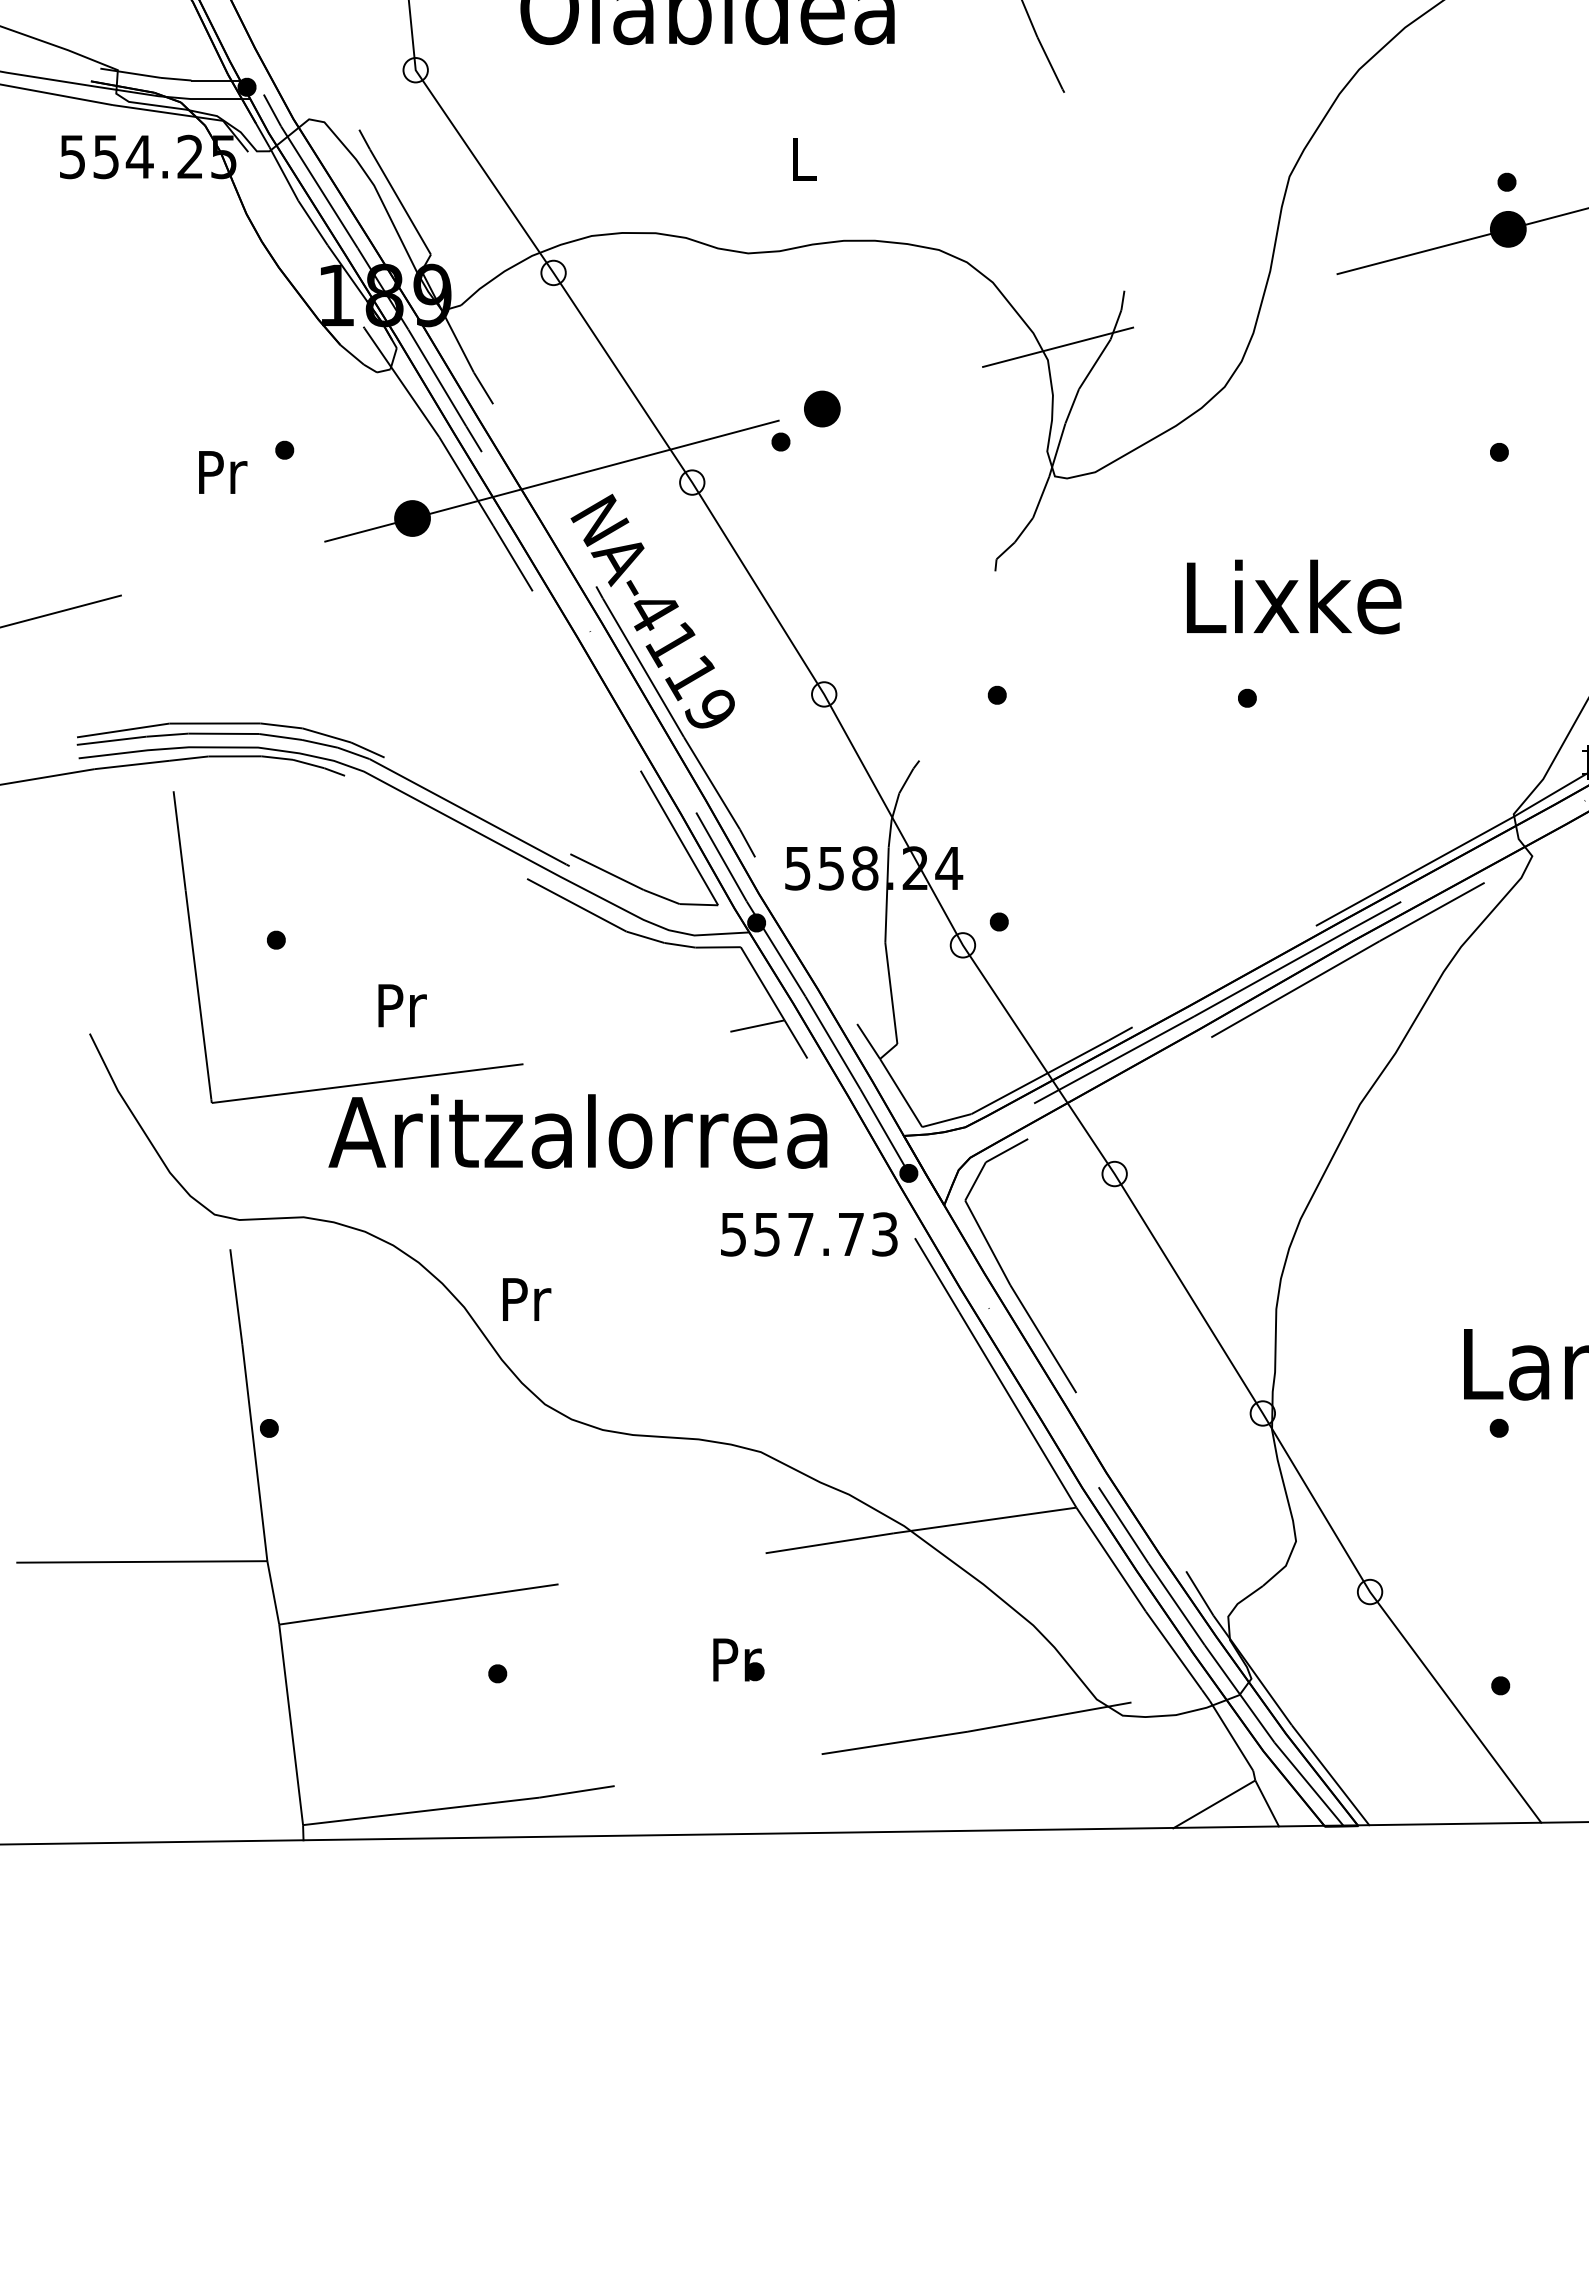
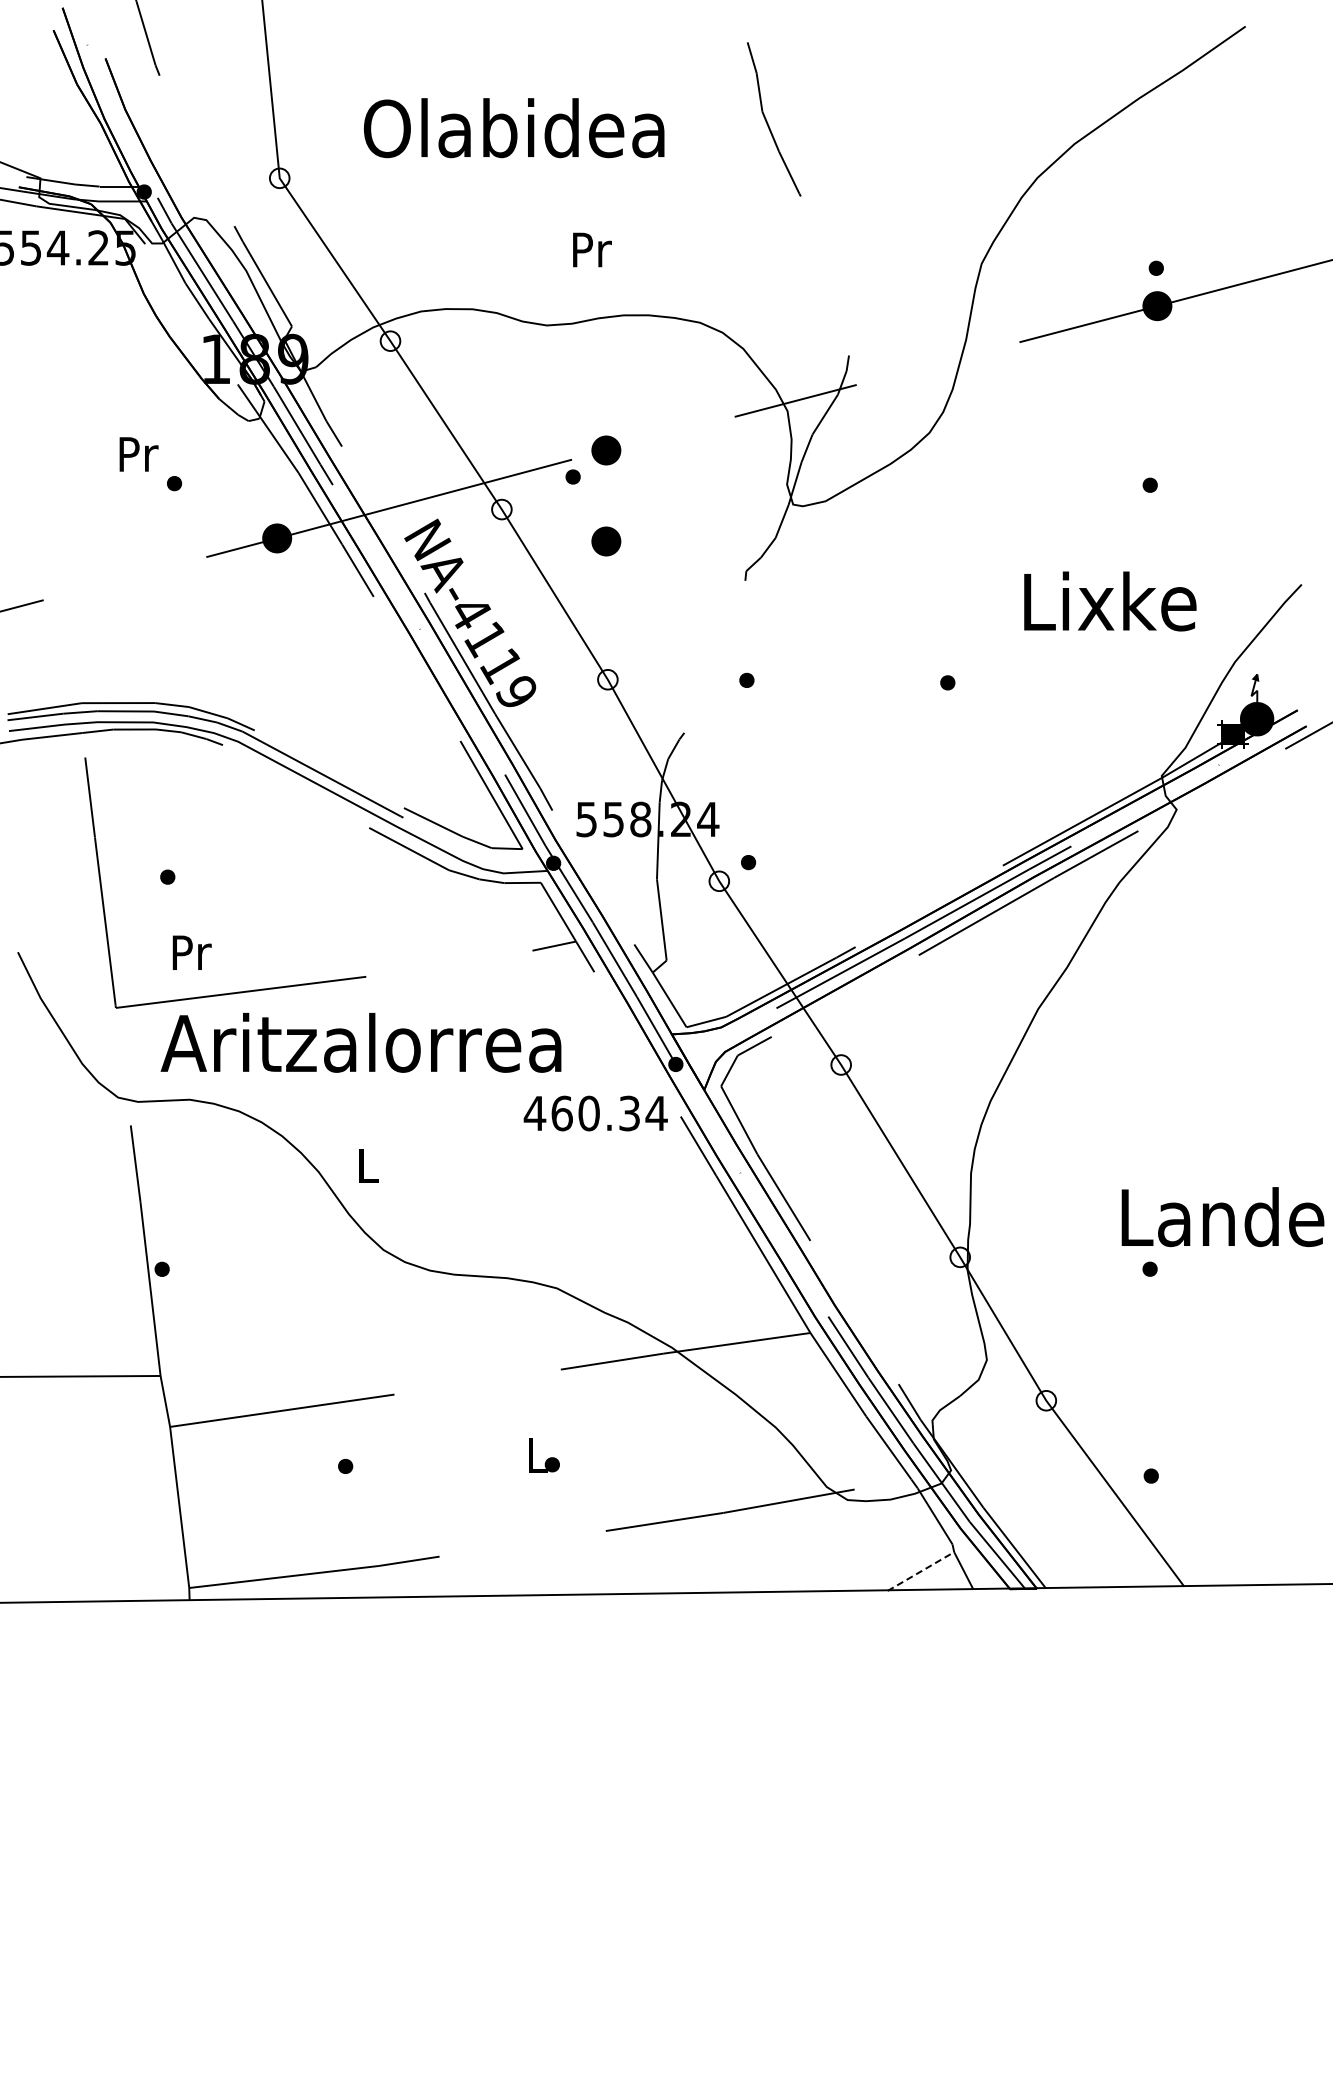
text: (805, 158) -> (592, 249), L -> Pr
text: (222, 472) -> (138, 454), moved
part: (822, 522) -> (606, 541), added
text: (1294, 597) -> (1110, 601), moved
text: (401, 1005) -> (191, 952), moved
text: (577, 1131) -> (360, 1042), moved
text: (808, 1234) -> (595, 1113), 557.73 -> 460.34
text: (526, 1299) -> (368, 1165), Pr -> L
text: (736, 1660) -> (537, 1455), Pr -> L
line: (1213, 1804) -> (920, 1571), solid -> dashed

